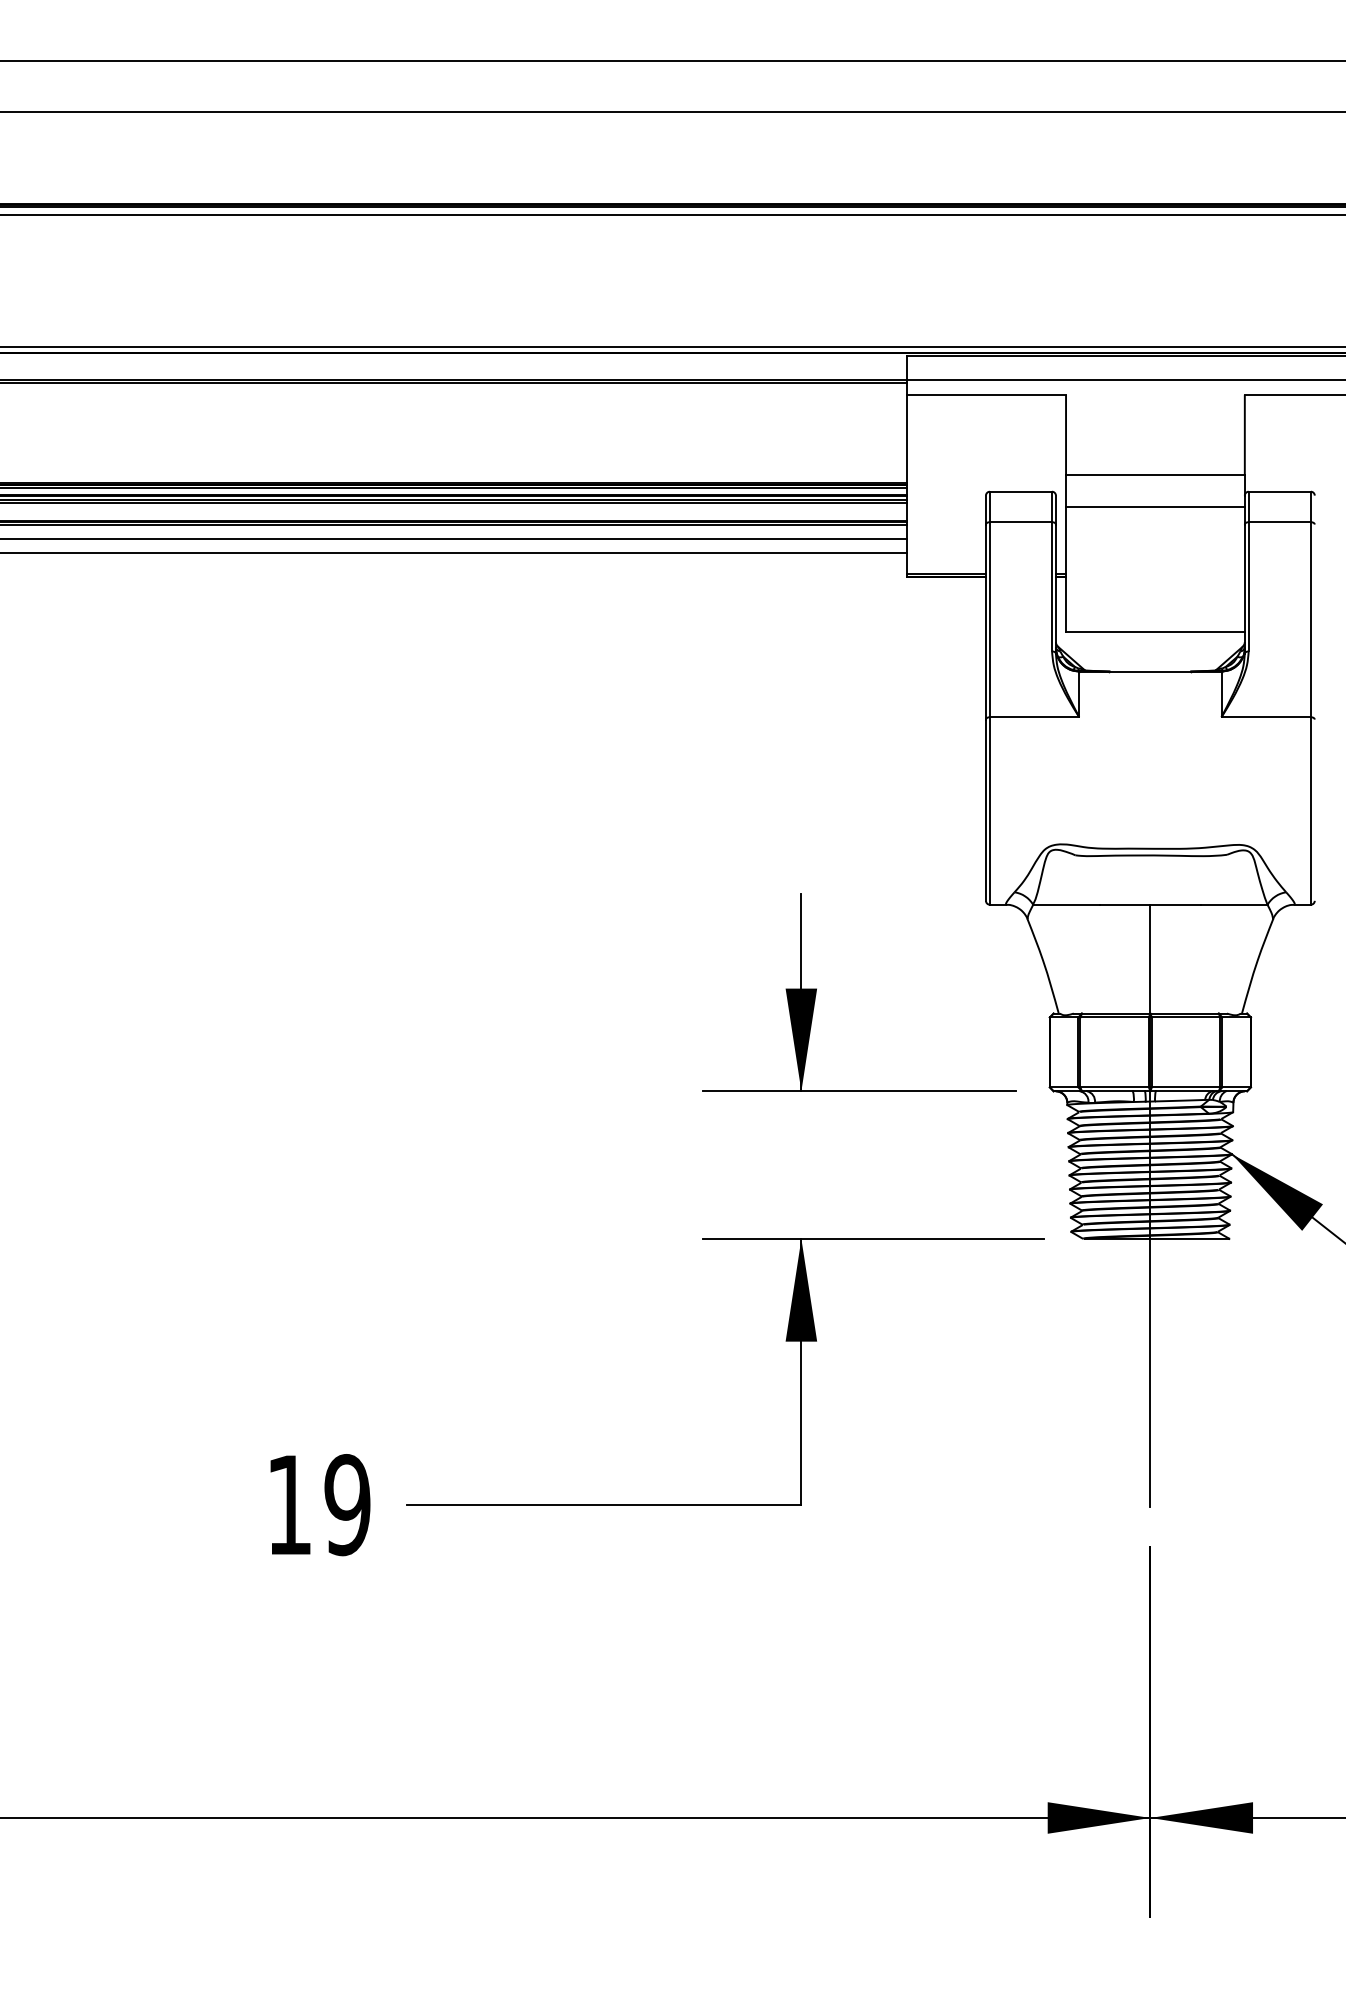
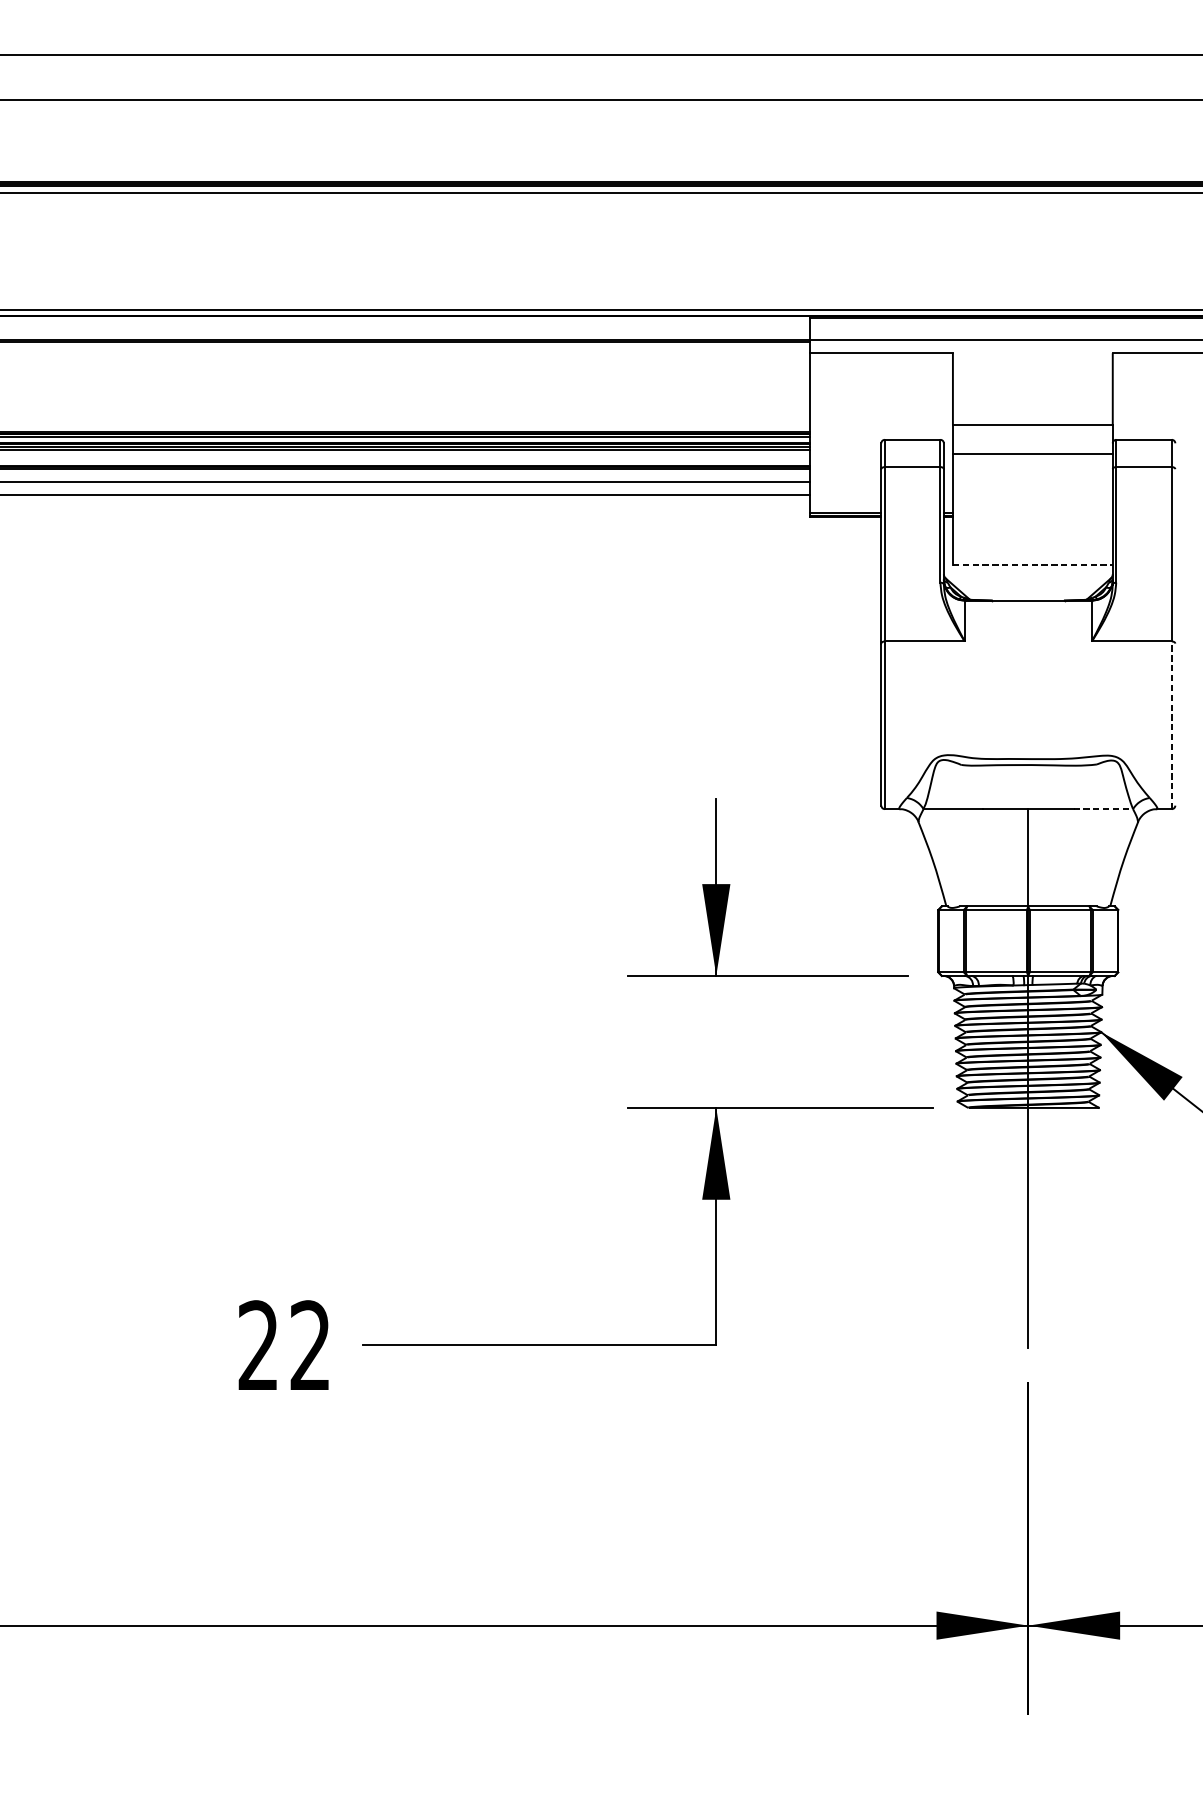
line: (1155, 631) -> (1032, 564), solid -> dashed
line: (1310, 810) -> (1171, 724), solid -> dashed
line: (1234, 904) -> (1103, 808), solid -> dashed
text: (318, 1505) -> (284, 1346), 19 -> 22

